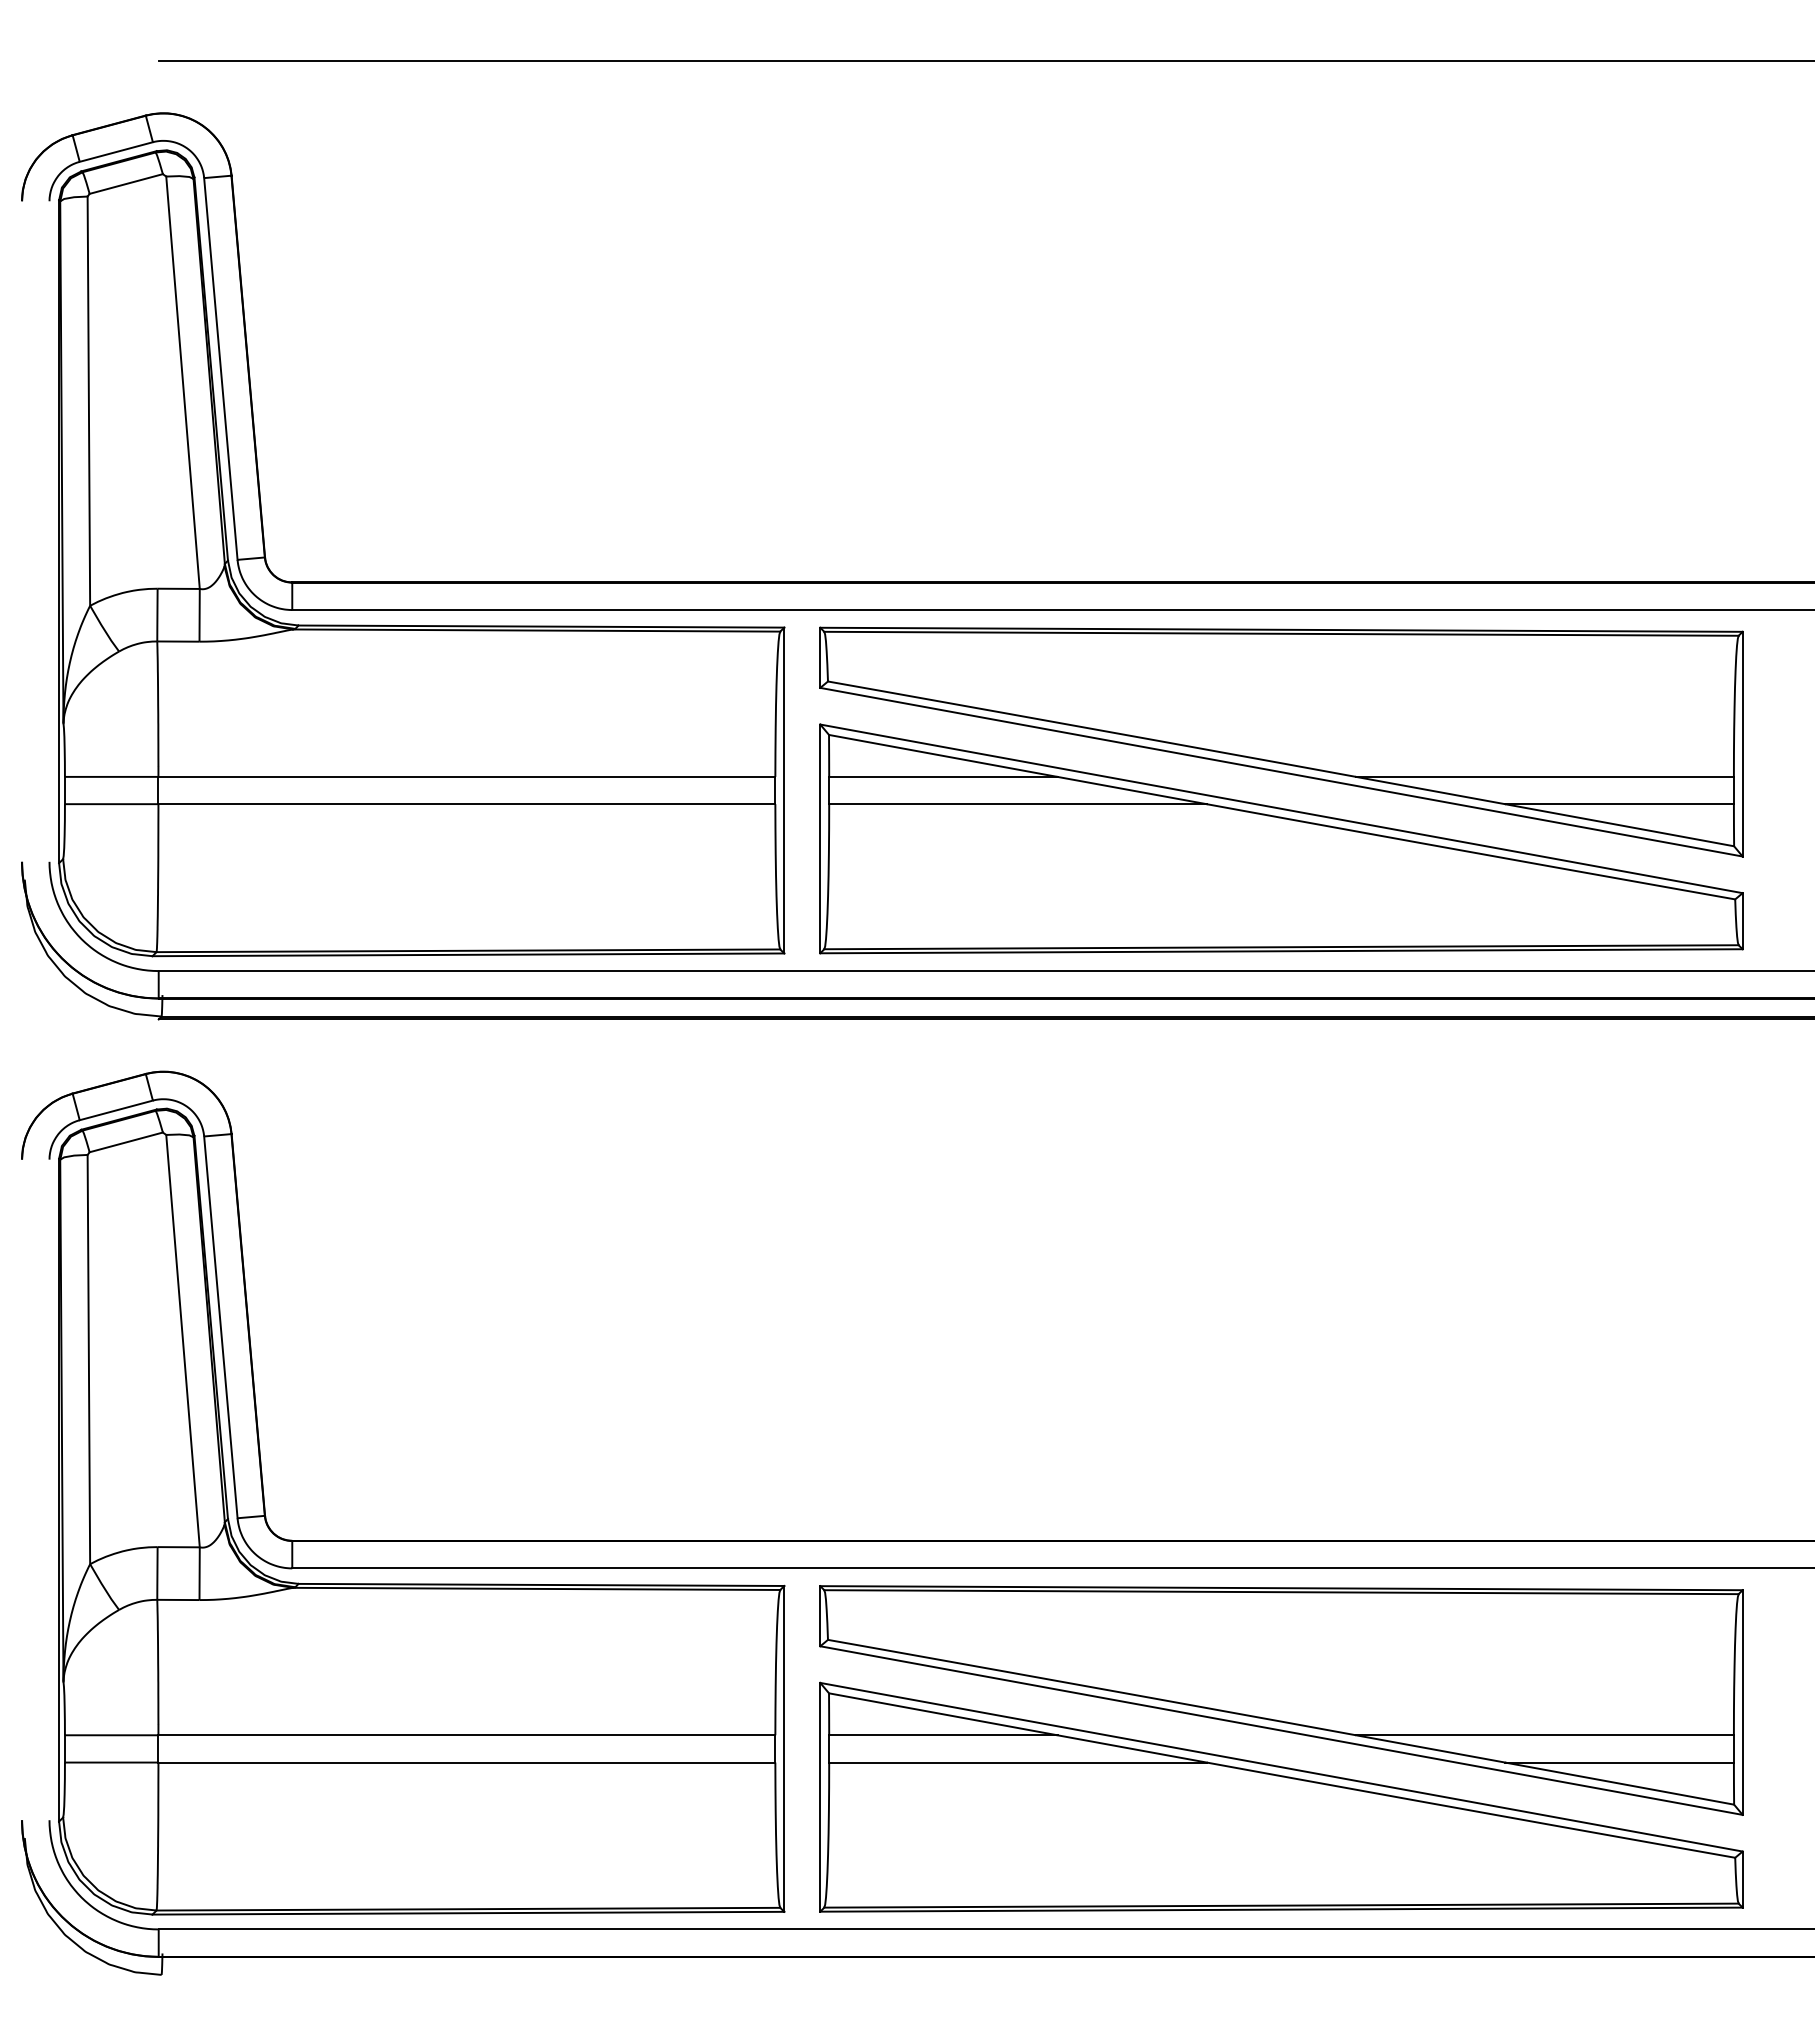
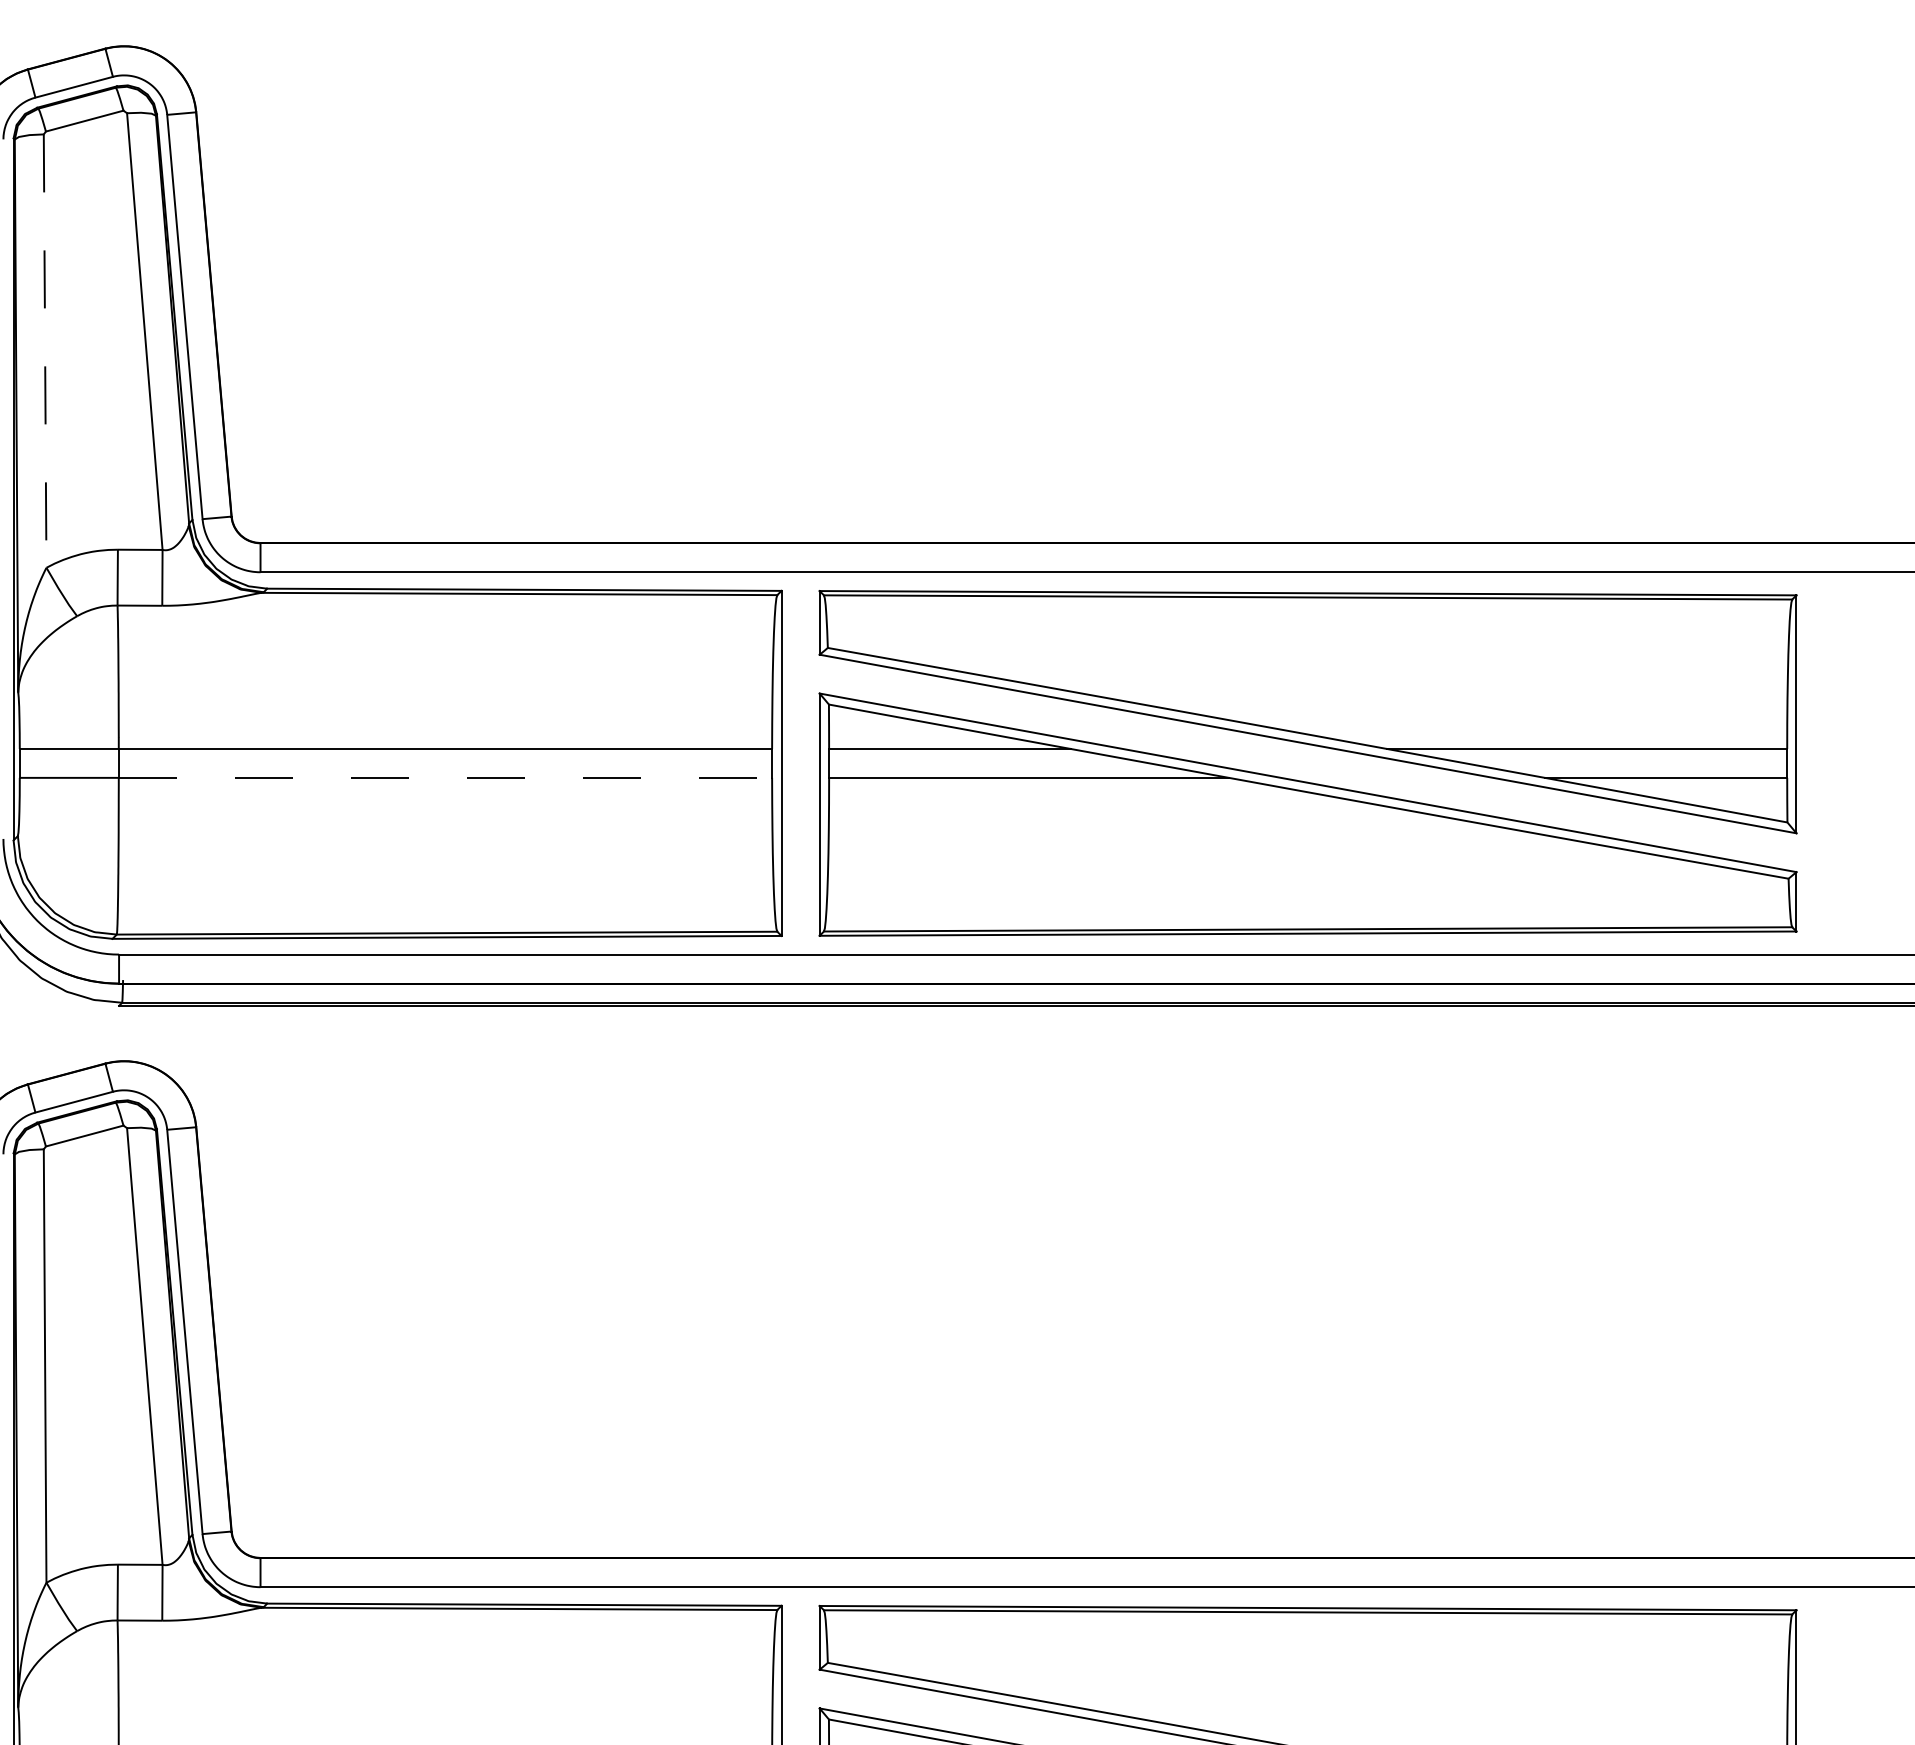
line: (88, 401) -> (44, 351), solid -> dashed
line: (467, 804) -> (446, 778), solid -> dashed

